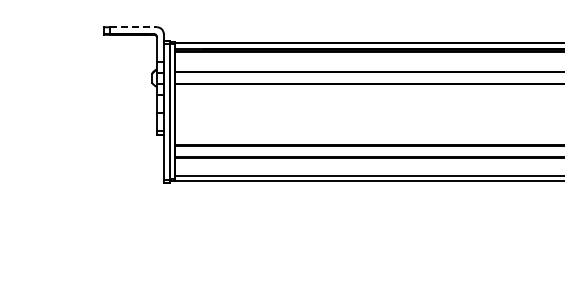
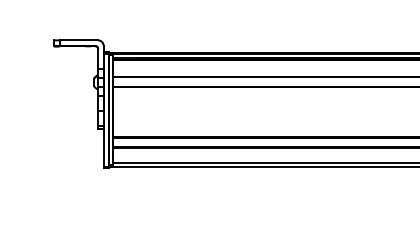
line: (134, 27) -> (79, 40), dashed -> solid

